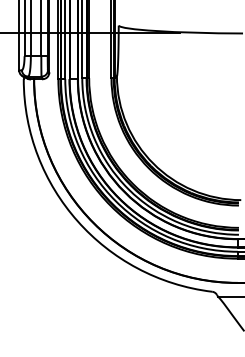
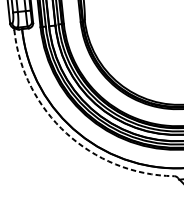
arc: (77, 221) -> (66, 133), solid -> dashed

